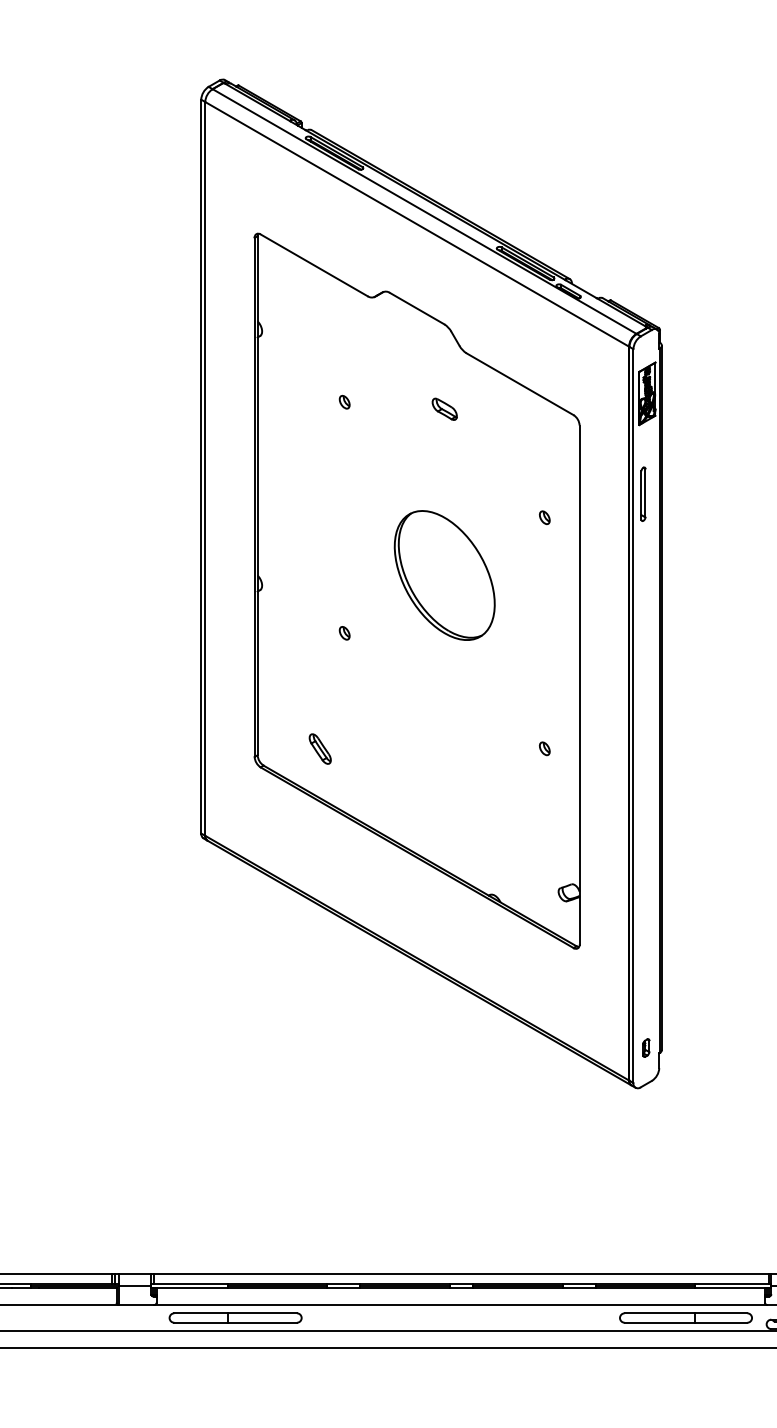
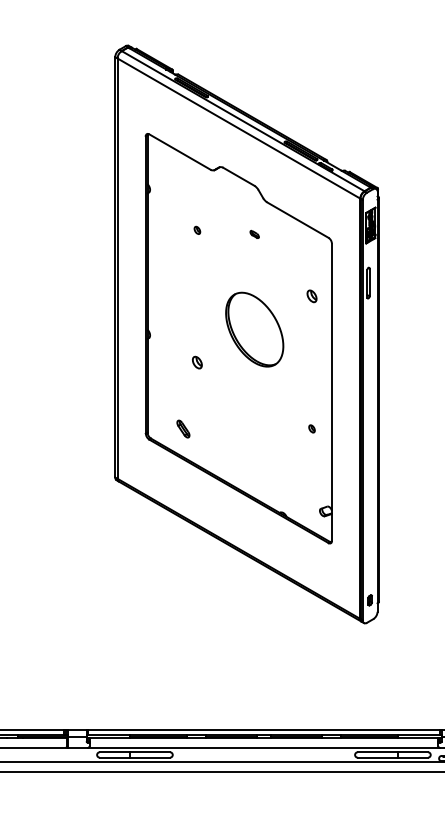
part: (444, 409) -> (254, 234), size x0.6
part: (543, 517) -> (311, 296), size x1.6
part: (344, 632) -> (197, 362), size x1.6

